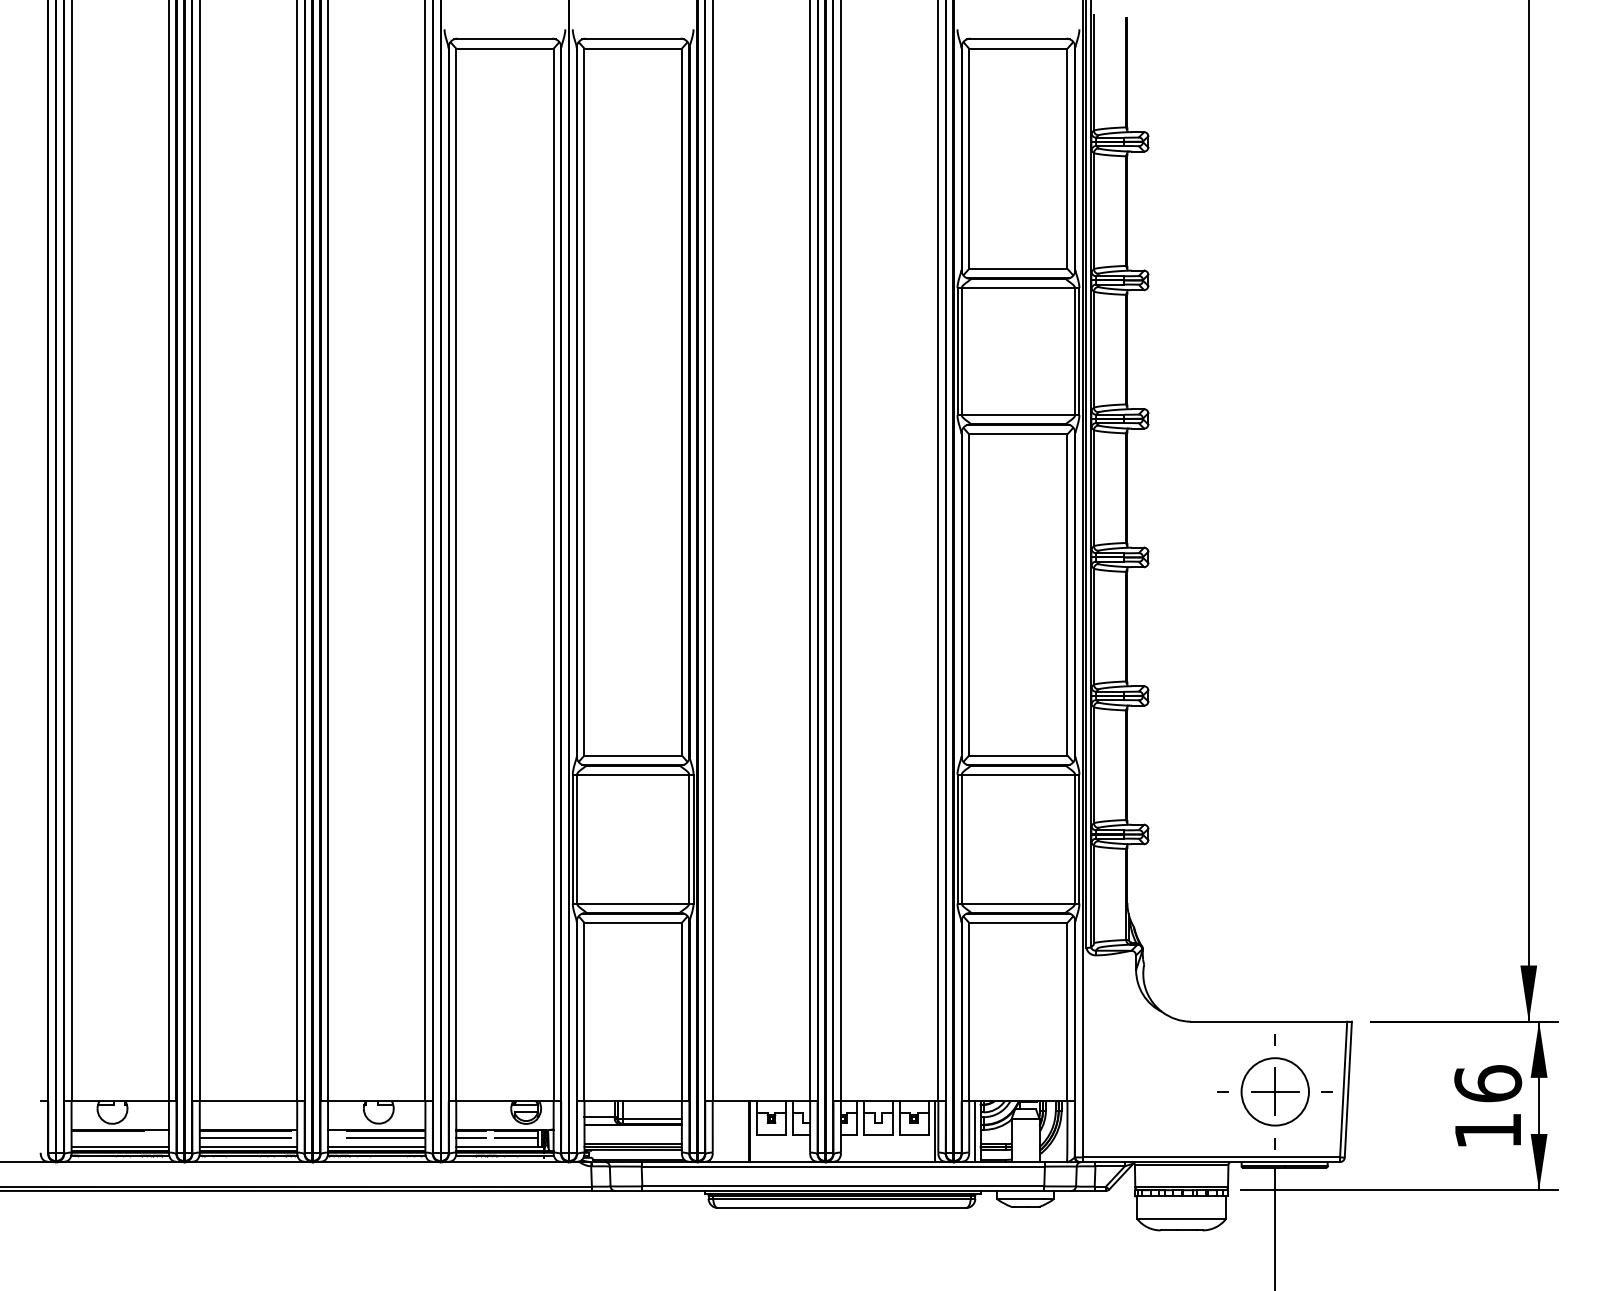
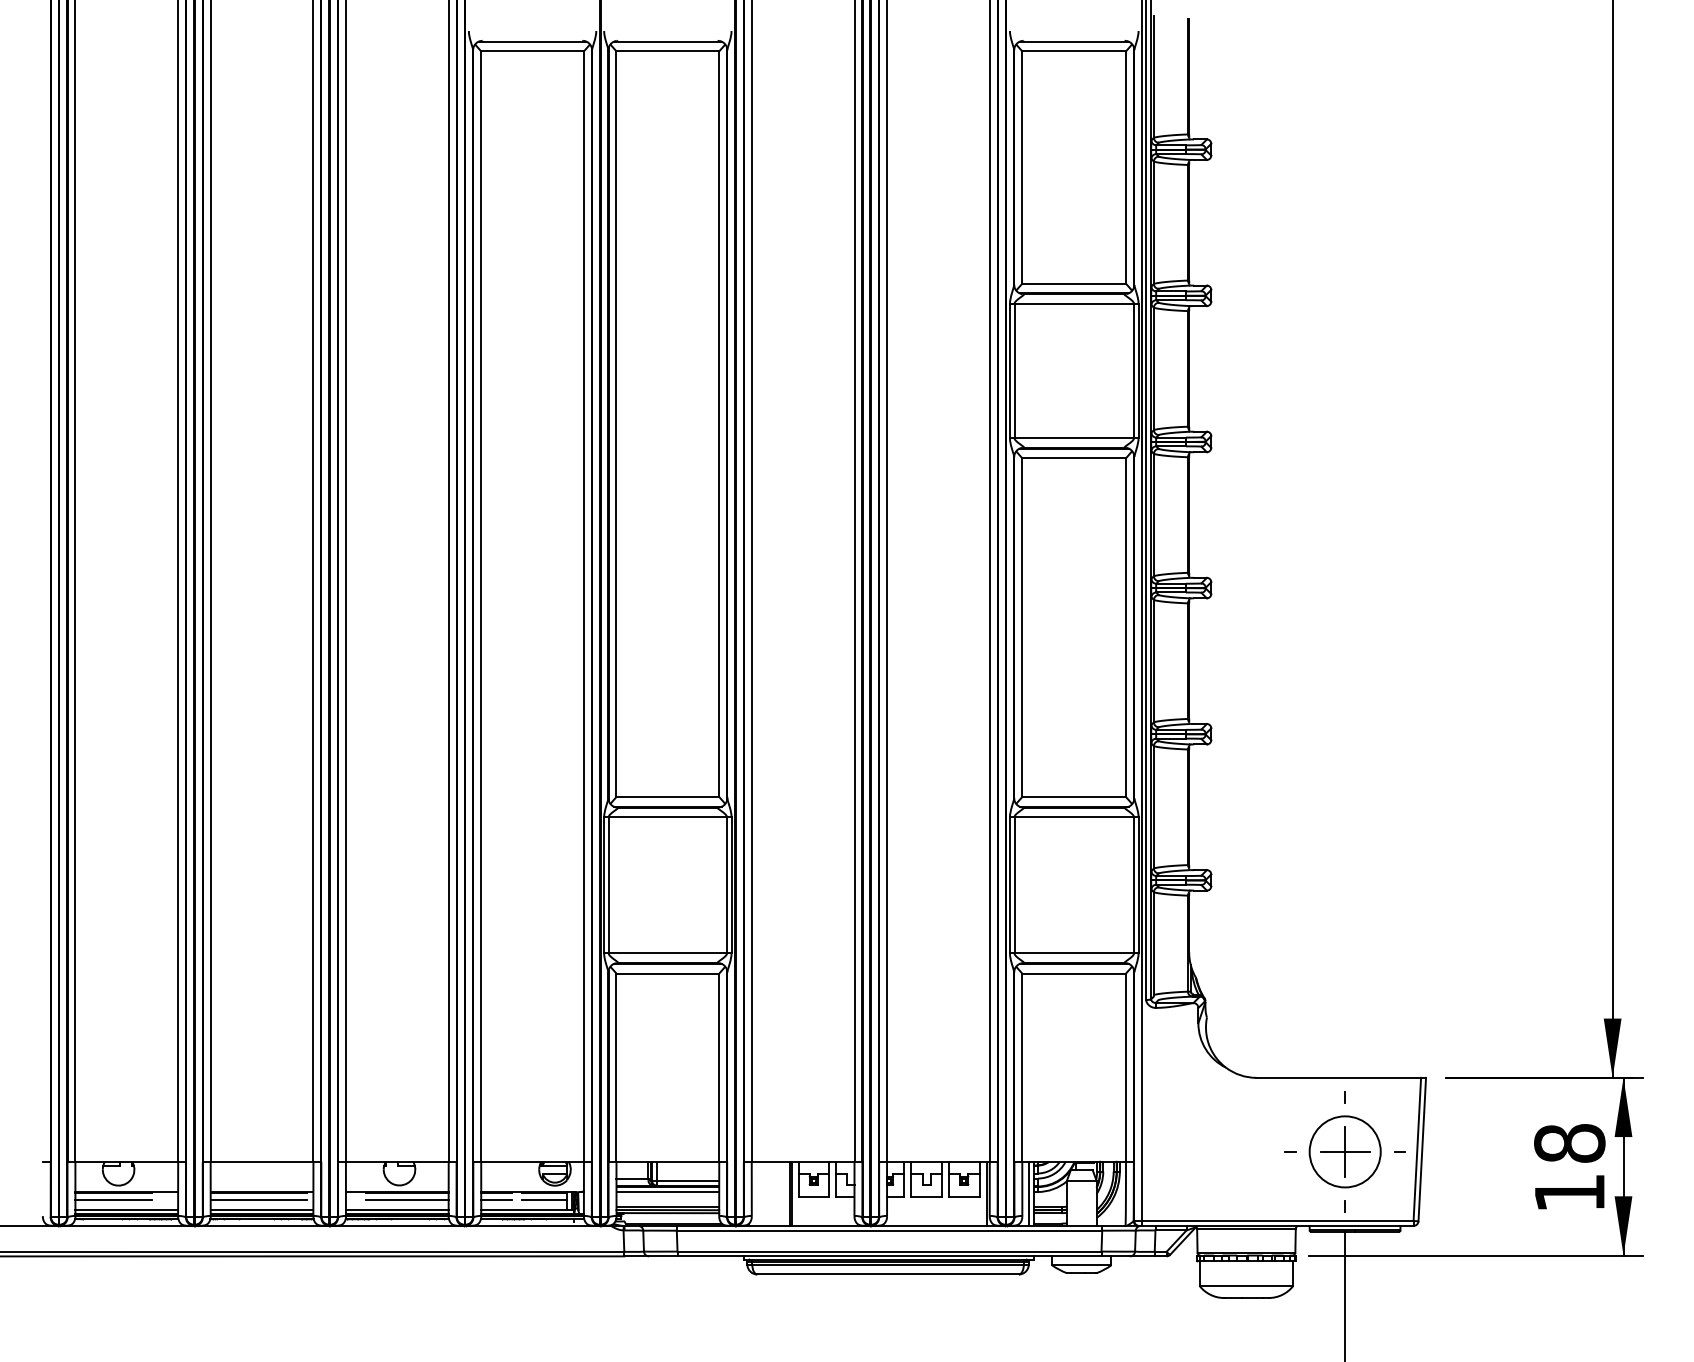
text: (1488, 1083) -> (1570, 1143), 16 -> 18
line: (632, 1129) -> (667, 1191), added
line: (107, 1137) -> (113, 1200), added

